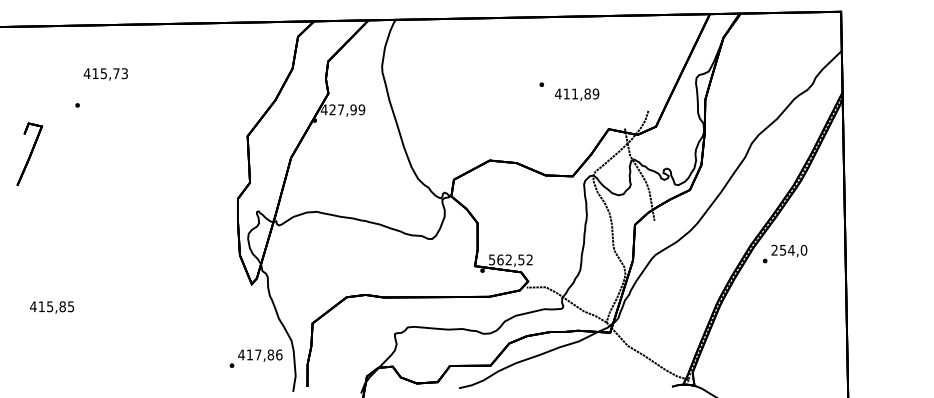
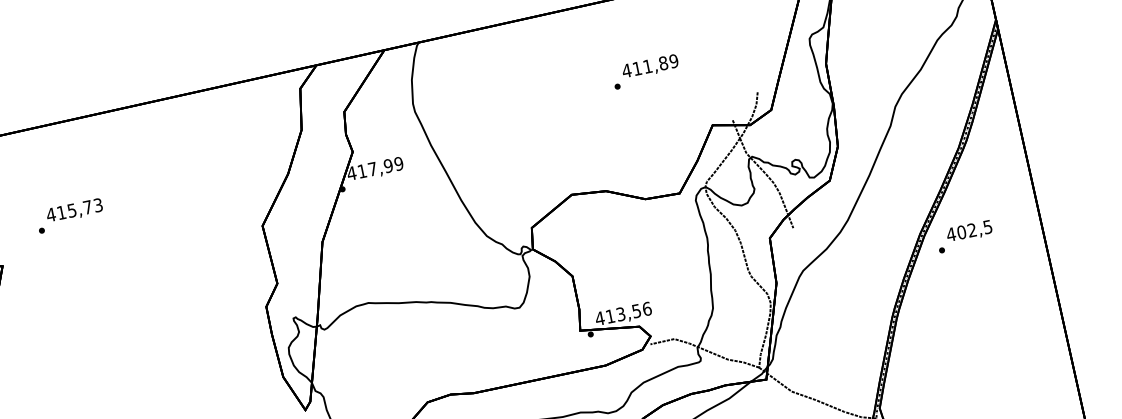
text: (105, 74) -> (74, 211), moved
text: (576, 94) -> (649, 66), moved
text: (332, 109) -> (361, 170), 427,99 -> 417,99
text: (789, 249) -> (969, 229), 254,0 -> 402,5
text: (510, 259) -> (622, 313), 562,52 -> 413,56

